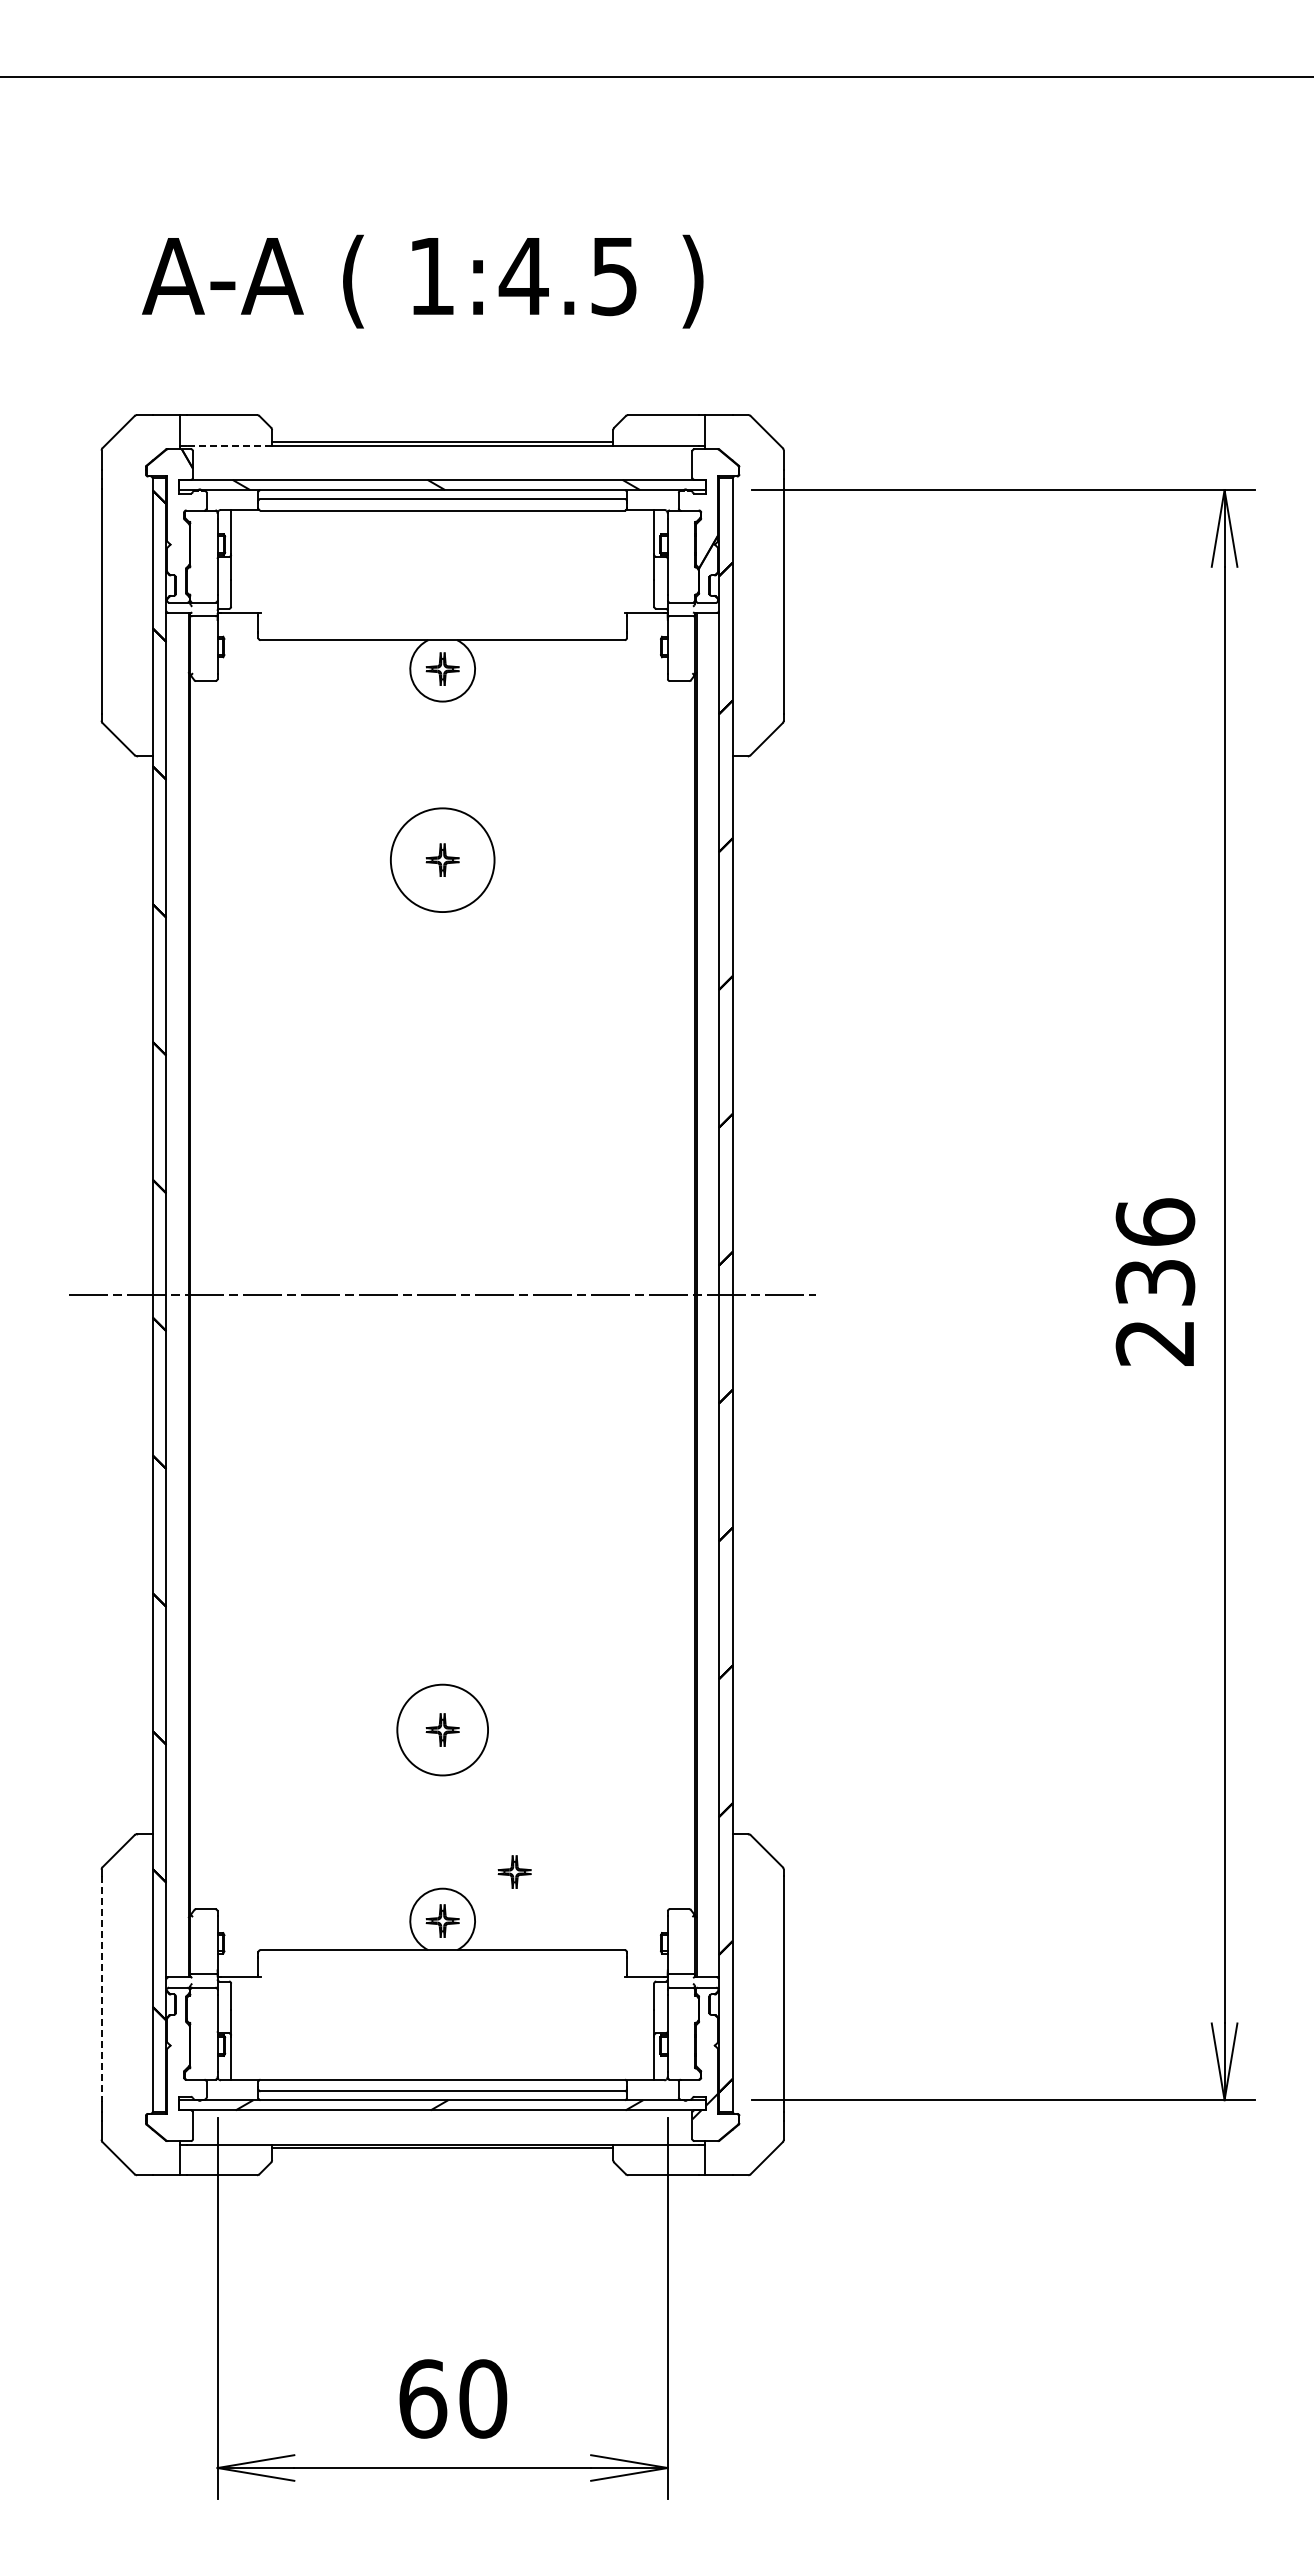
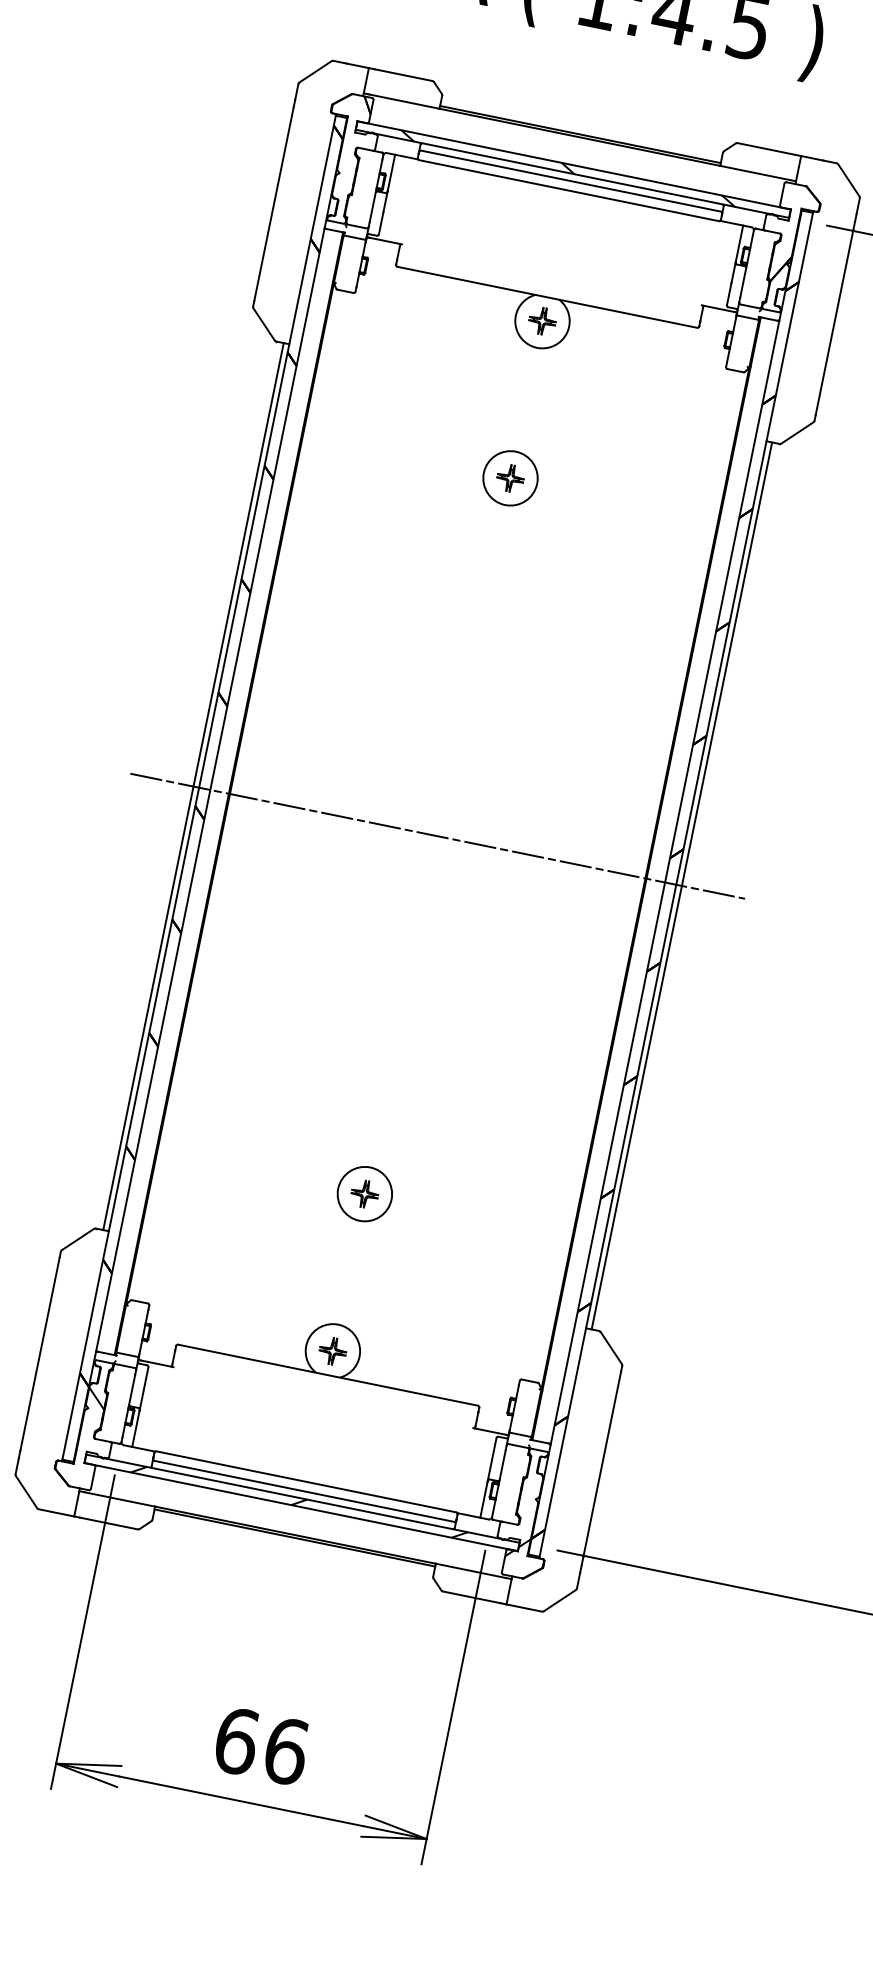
line: (229, 445) -> (404, 101), dashed -> solid
circle: (442, 859) -> (510, 477), size x0.62
line: (145, 1295) -> (193, 786), added
line: (739, 1295) -> (681, 886), added
circle: (442, 1729) -> (364, 1193), size x0.71
part: (514, 1871) -> (400, 1322), removed
line: (101, 1988) -> (40, 1349), dashed -> solid
hatch: (178, 2032) -> (96, 1398), added
text: (483, 2398) -> (286, 1750), 60 -> 66

